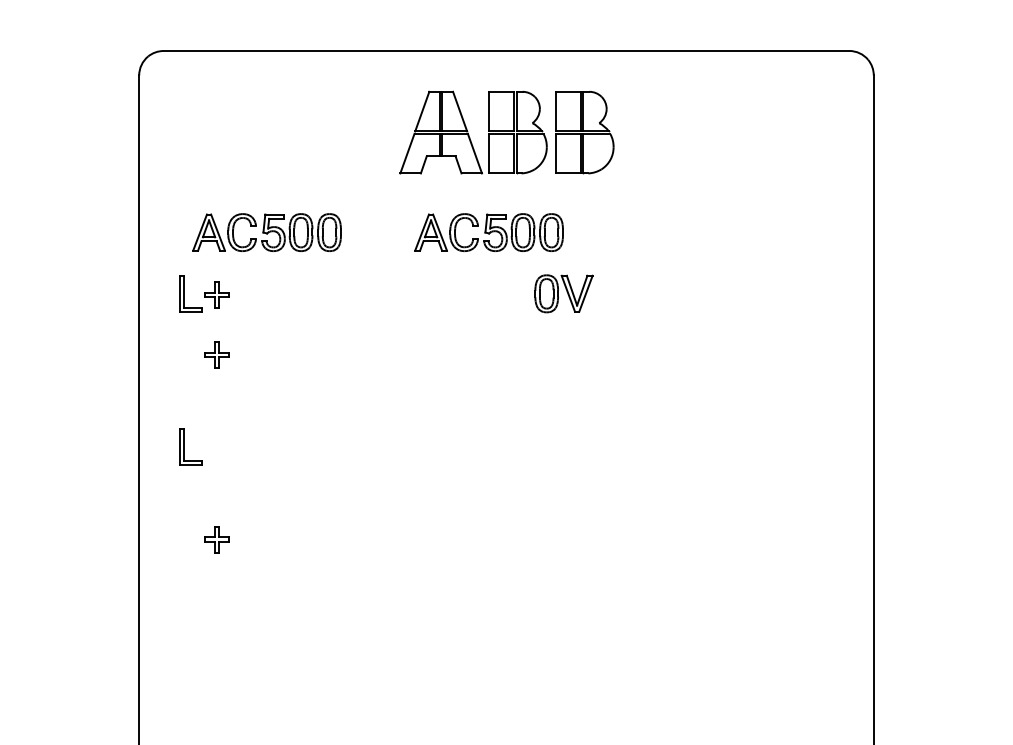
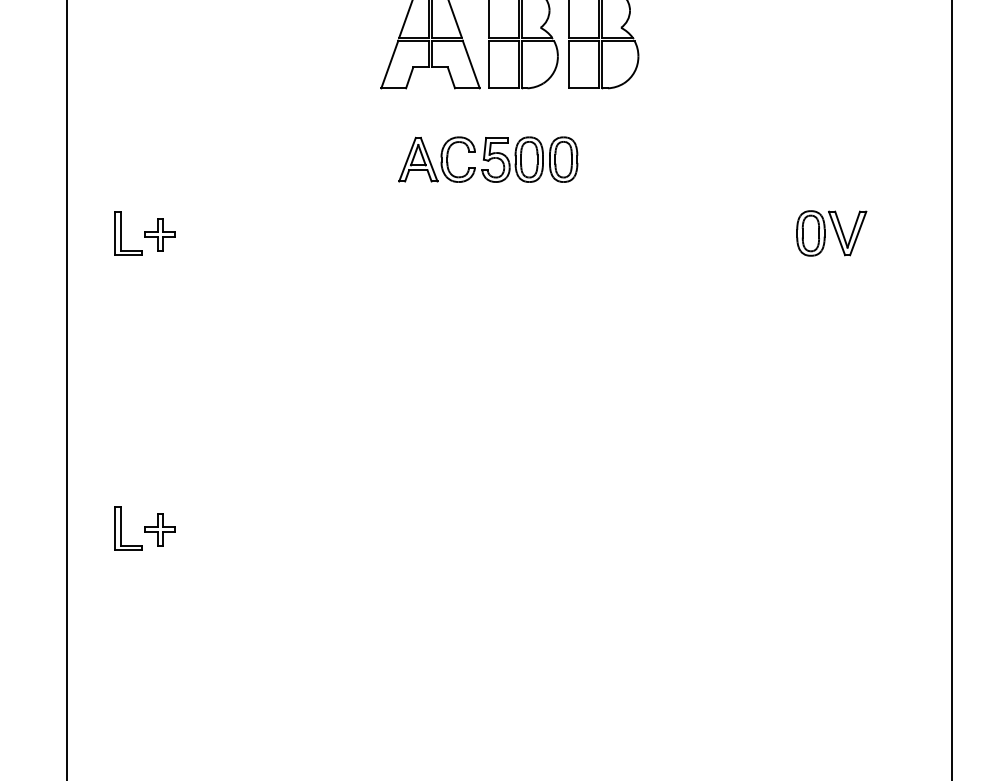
part: (266, 232) -> (219, 159), removed
part: (563, 293) -> (831, 233), moved
part: (216, 354) -> (159, 306), removed
part: (190, 446) -> (128, 528), moved

